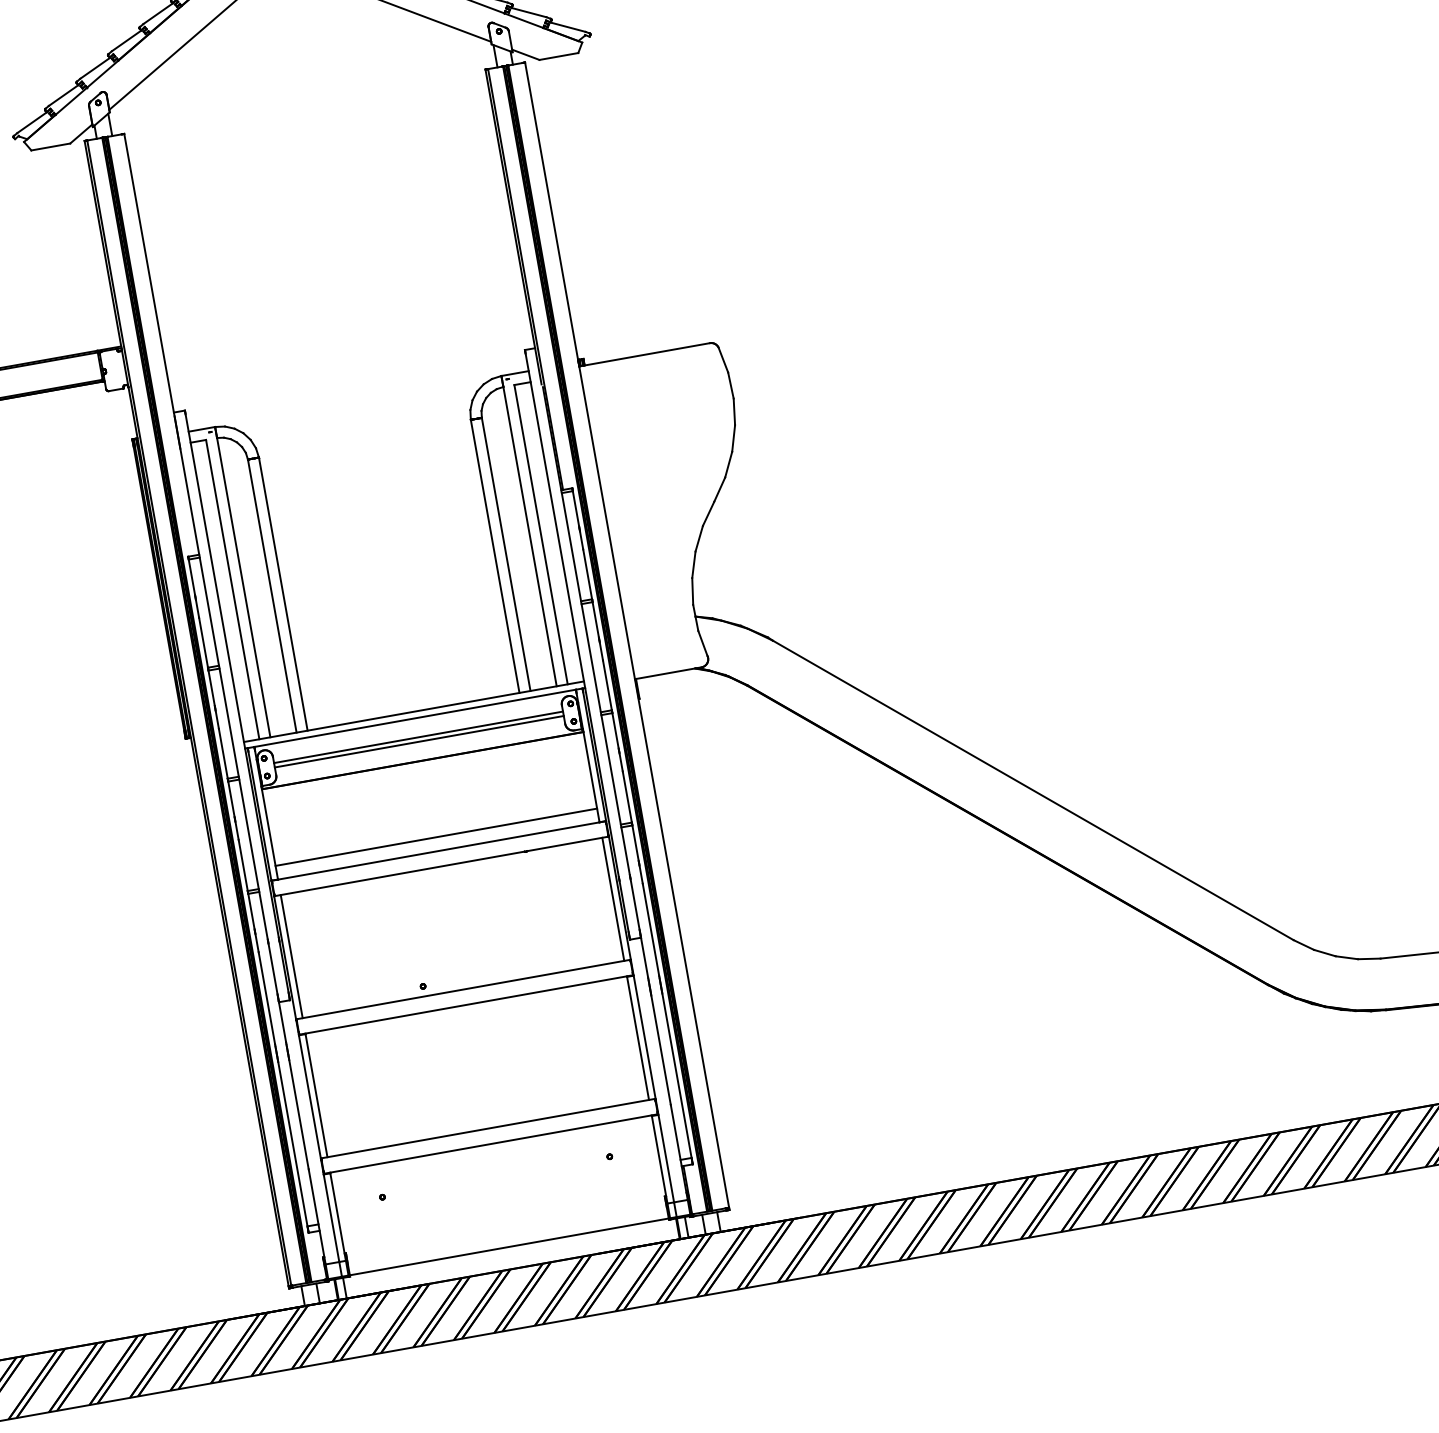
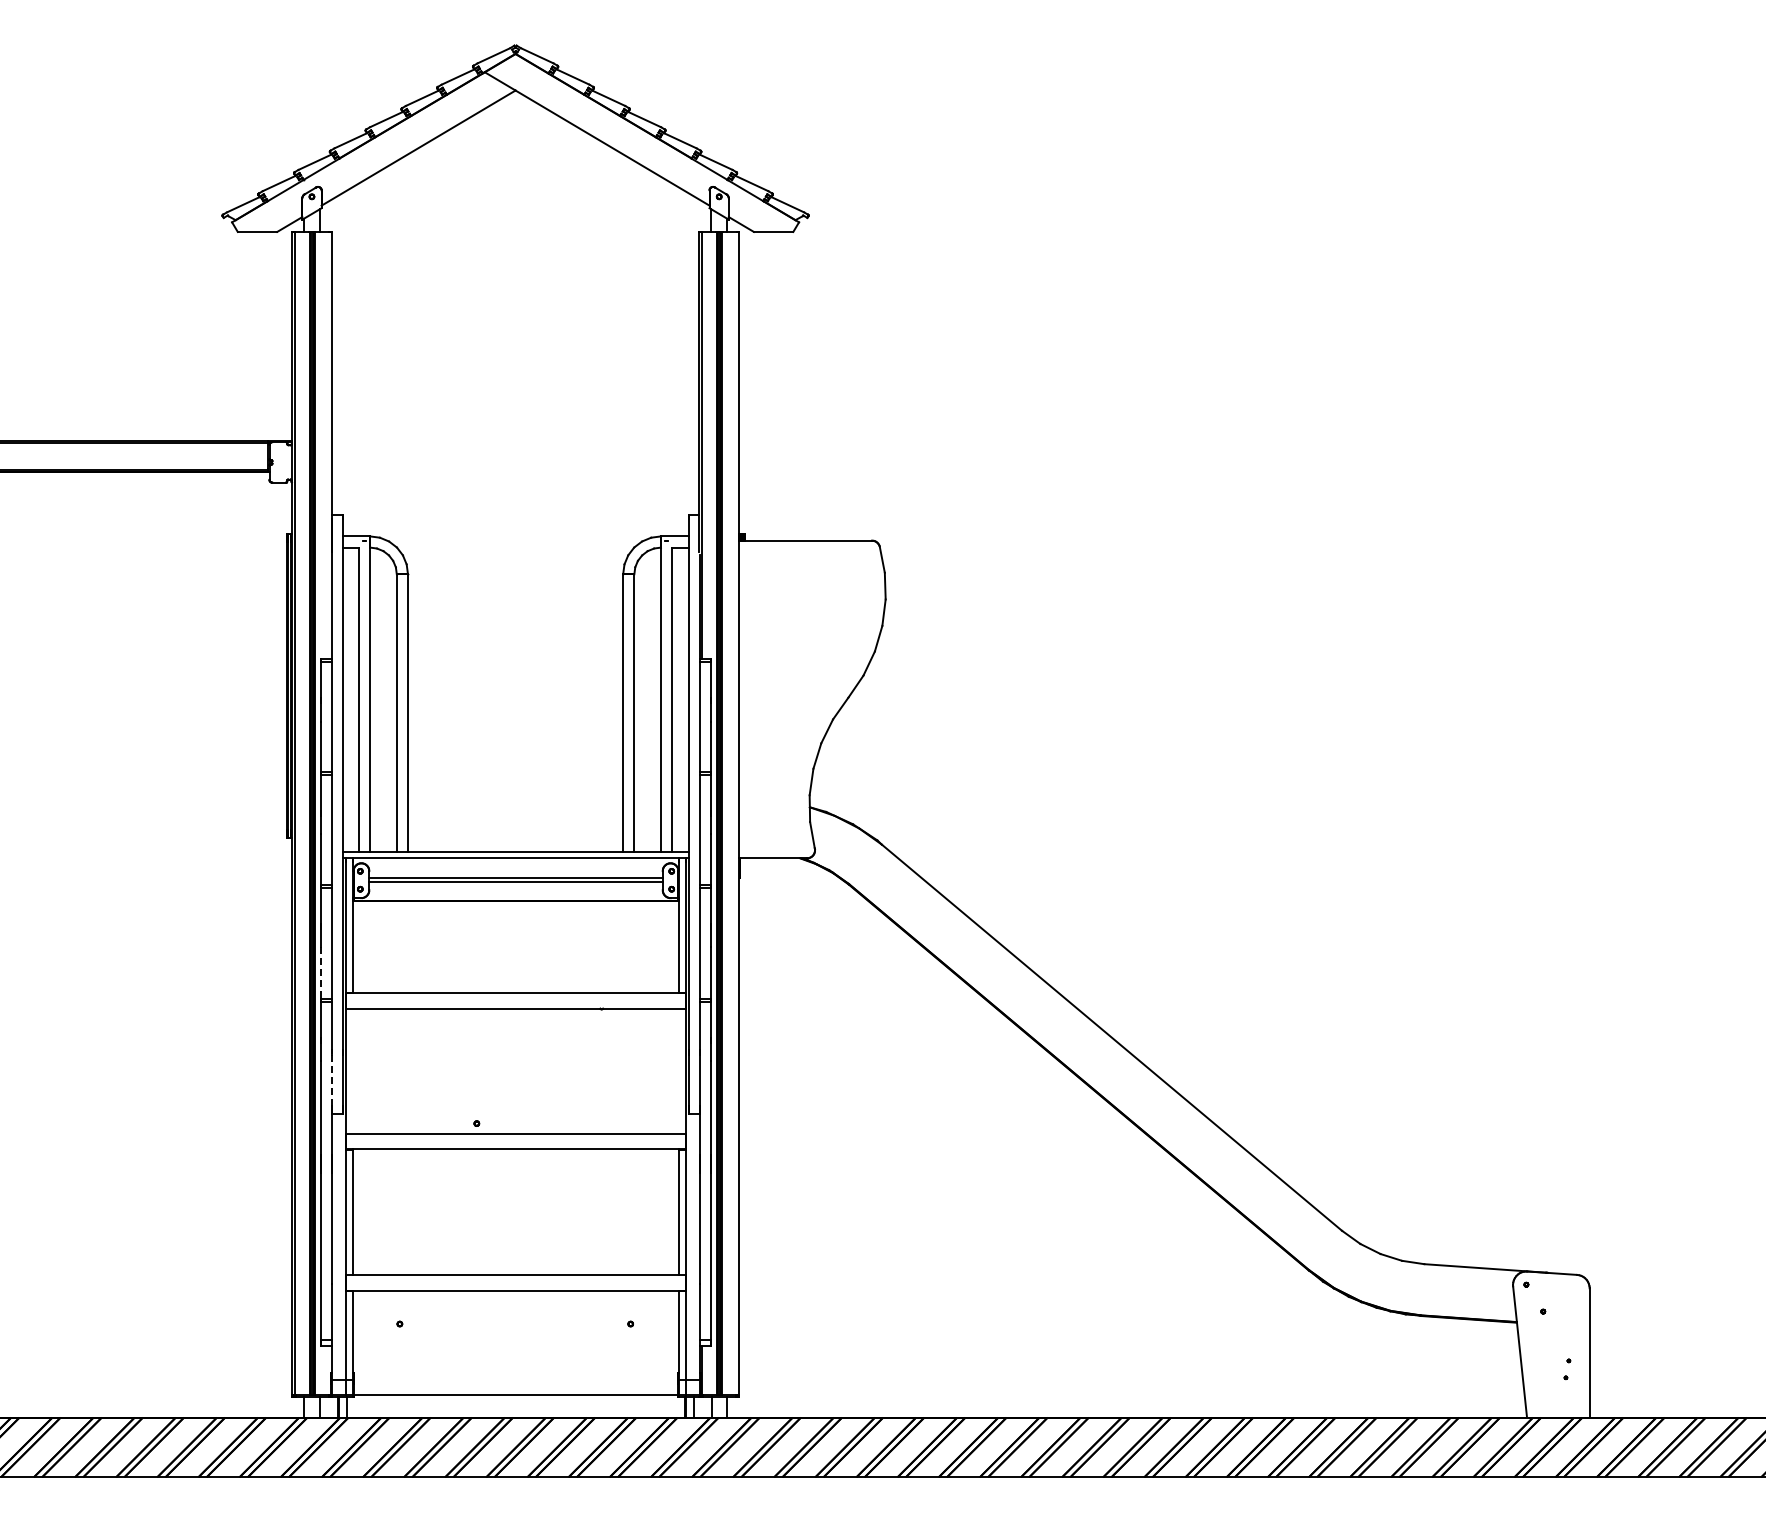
line: (435, 837) -> (515, 979), removed
line: (242, 866) -> (320, 973), solid -> dashed
line: (613, 898) -> (679, 1070), removed
line: (291, 955) -> (352, 1070), removed
line: (273, 969) -> (332, 1080), solid -> dashed

